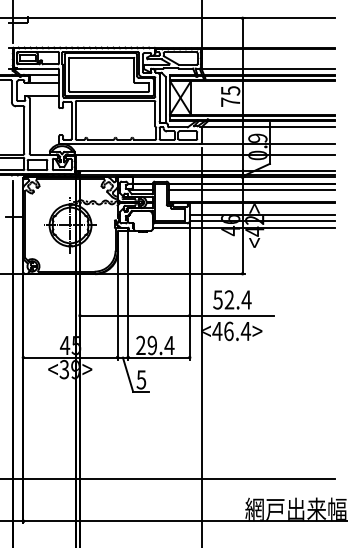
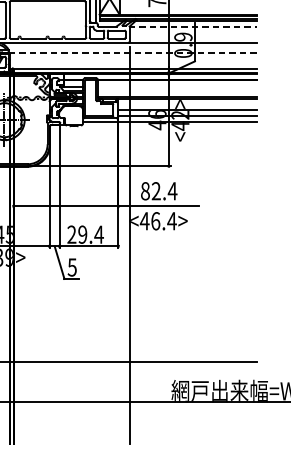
line: (268, 127) -> (193, 26), solid -> dashed
line: (204, 154) -> (132, 52), solid -> dashed
line: (251, 190) -> (177, 86), removed
text: (217, 299) -> (144, 190), 52.4 -> 82.4

